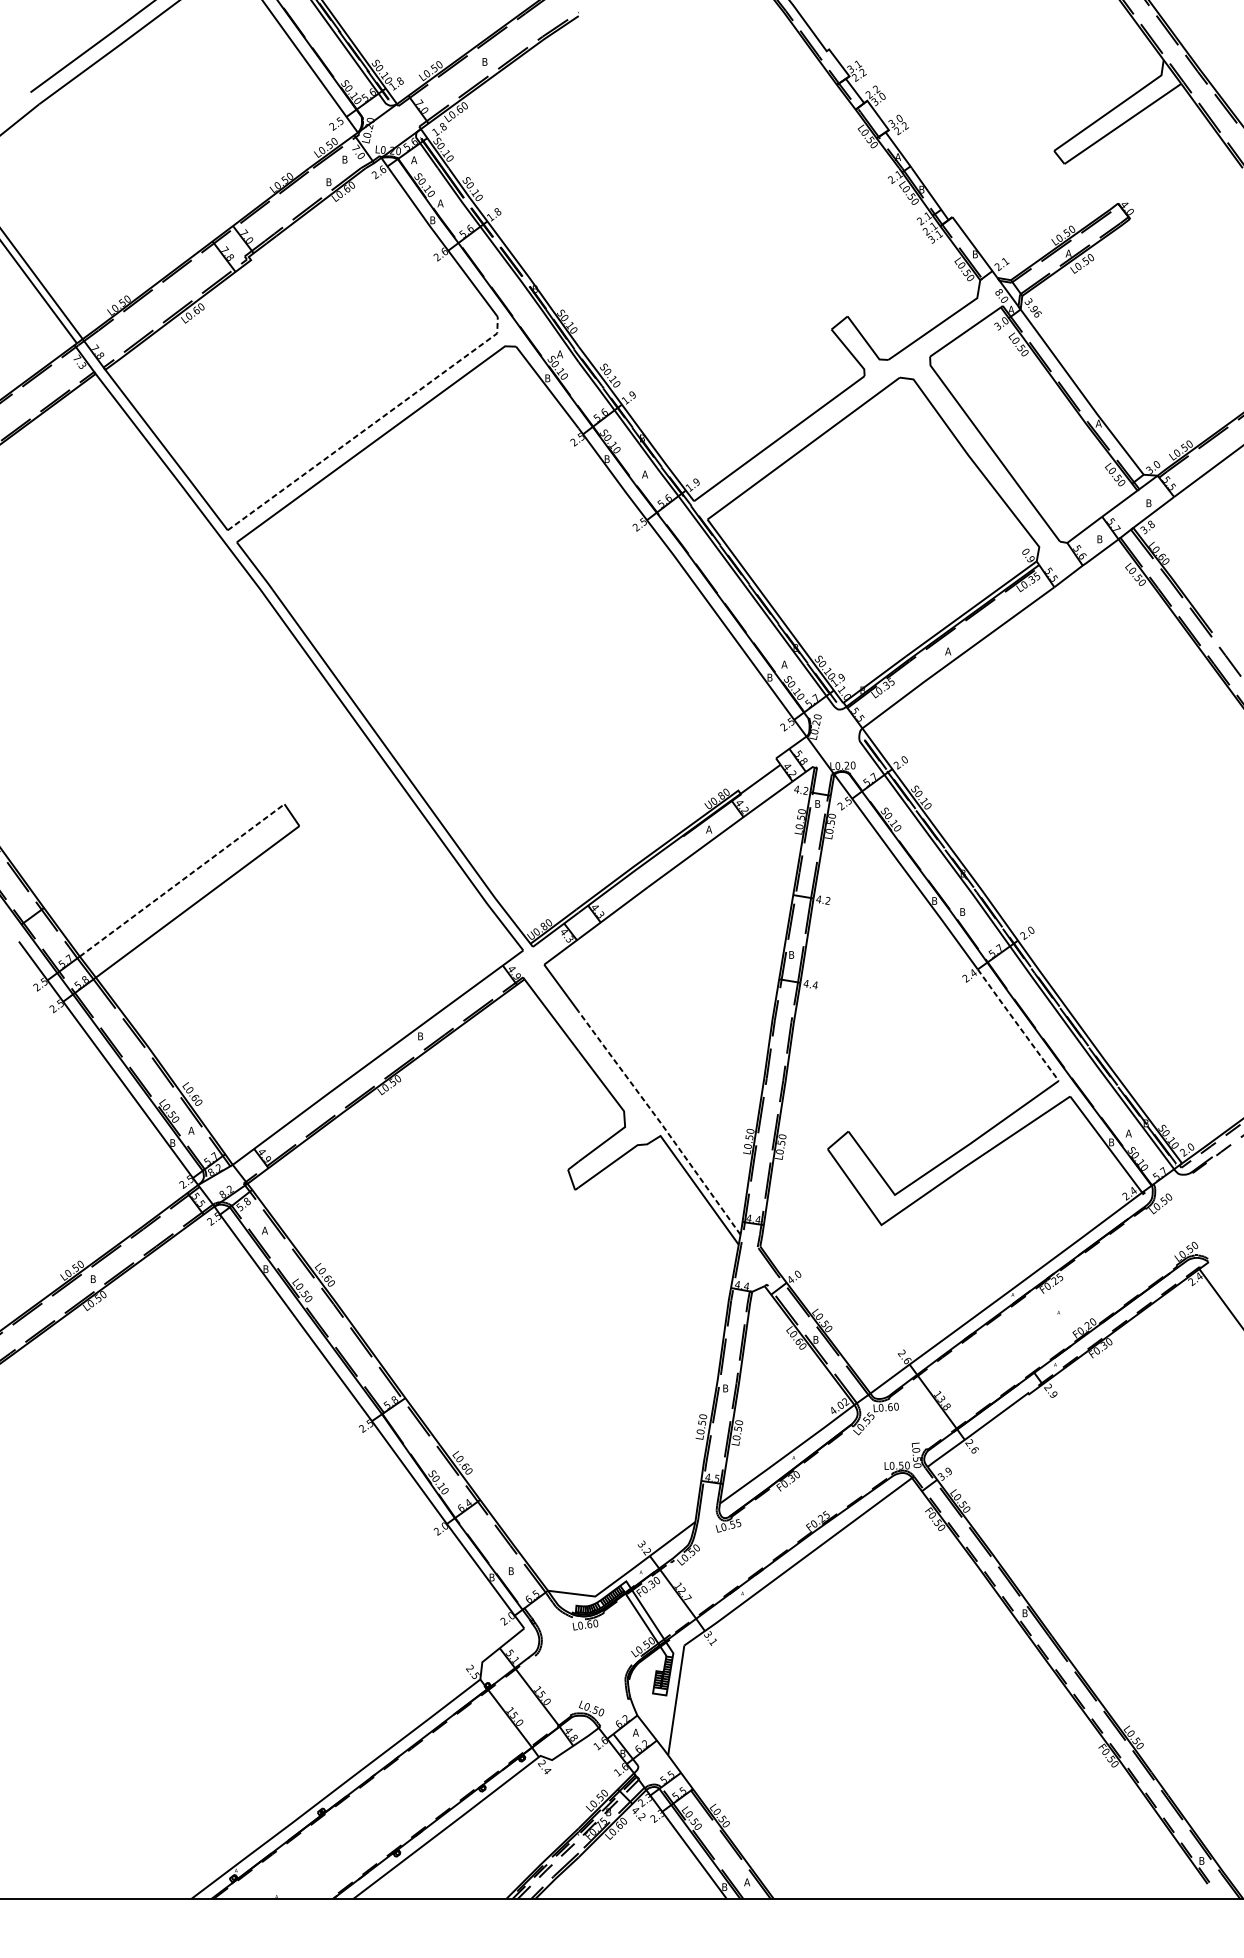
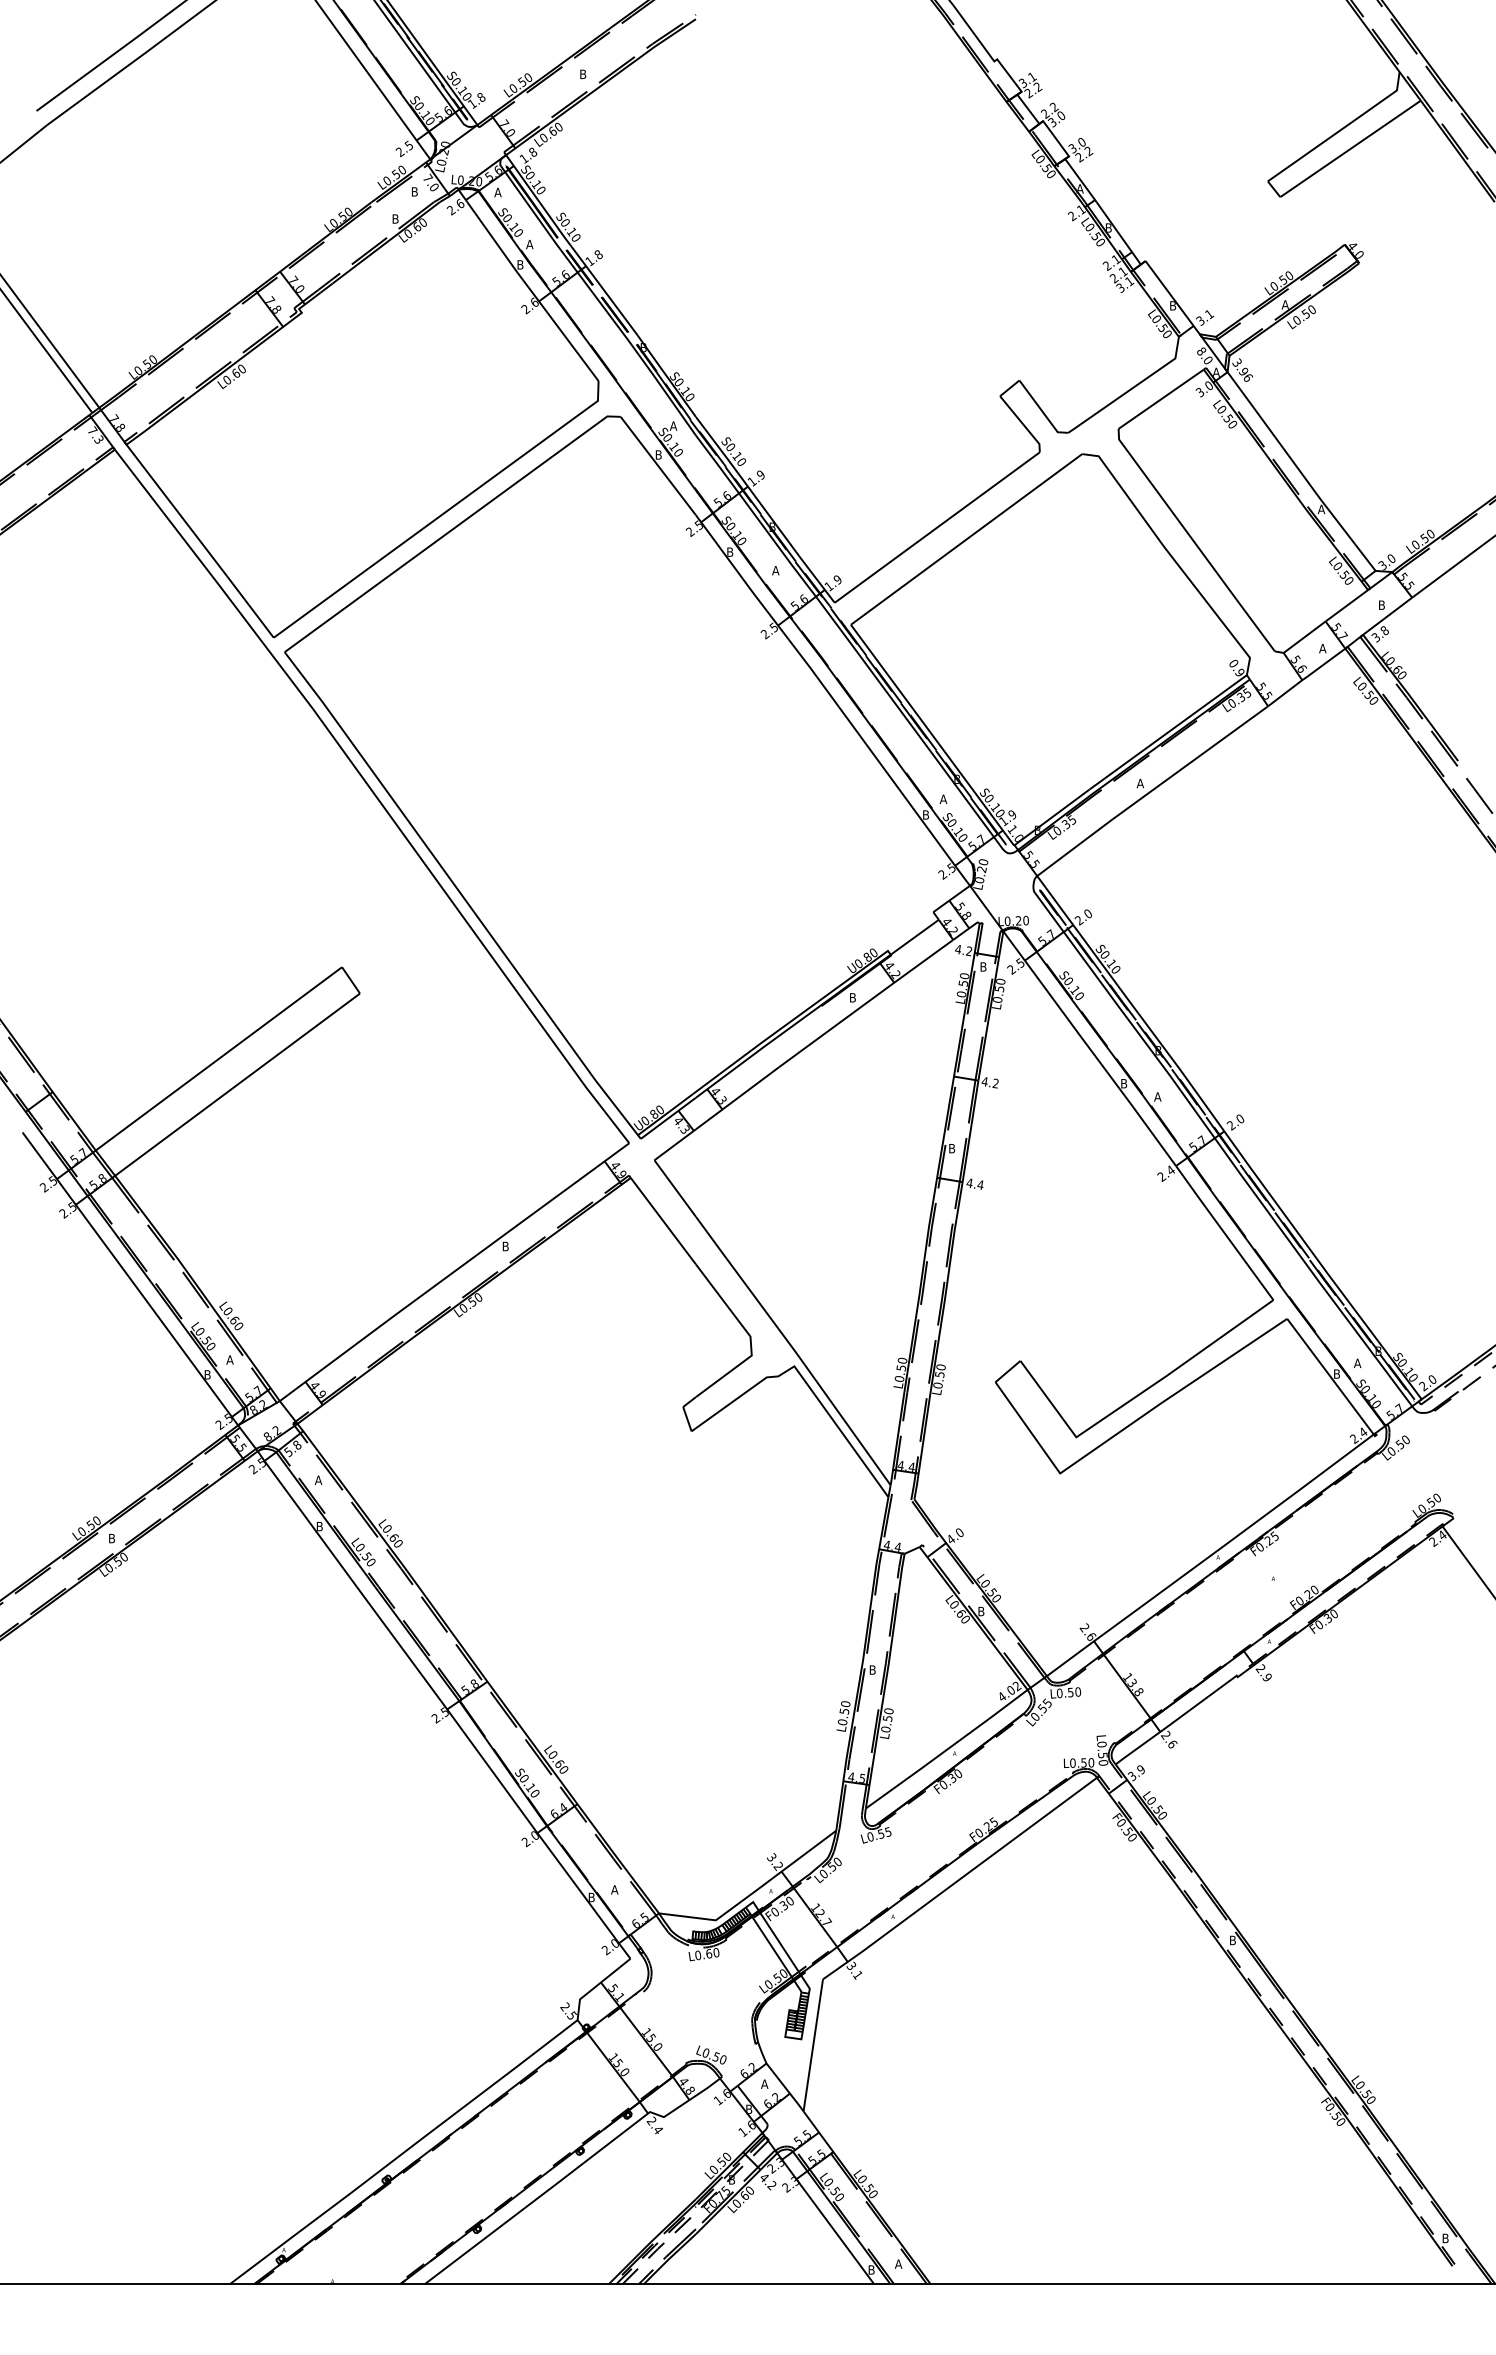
text: (998, 266) -> (1200, 320), 2.1 -> 3.1
line: (369, 426) -> (444, 512), dashed -> solid
text: (1099, 539) -> (1322, 648), B -> A
text: (708, 829) -> (852, 997), A -> B
line: (181, 880) -> (218, 1058), dashed -> solid
text: (962, 911) -> (1157, 1096), B -> A
line: (1018, 1024) -> (1224, 1232), dashed -> solid
line: (660, 1121) -> (794, 1349), dashed -> solid
text: (890, 1407) -> (1070, 1692), L0.60 -> L0.50
text: (511, 1570) -> (614, 1889), B -> A

